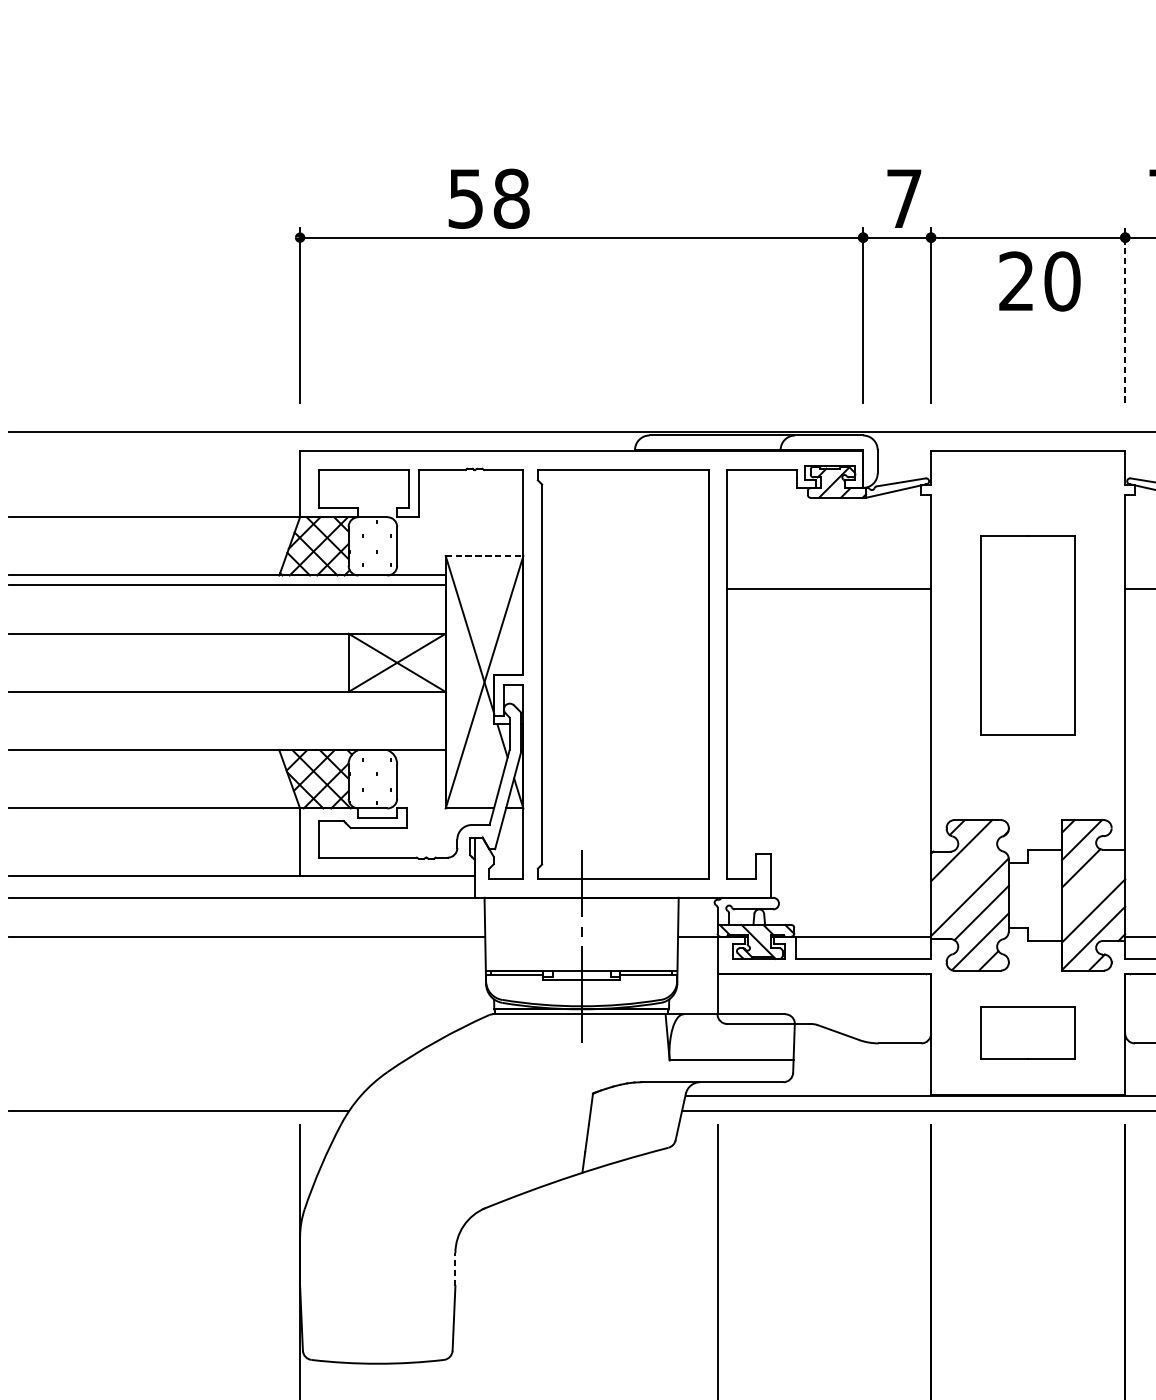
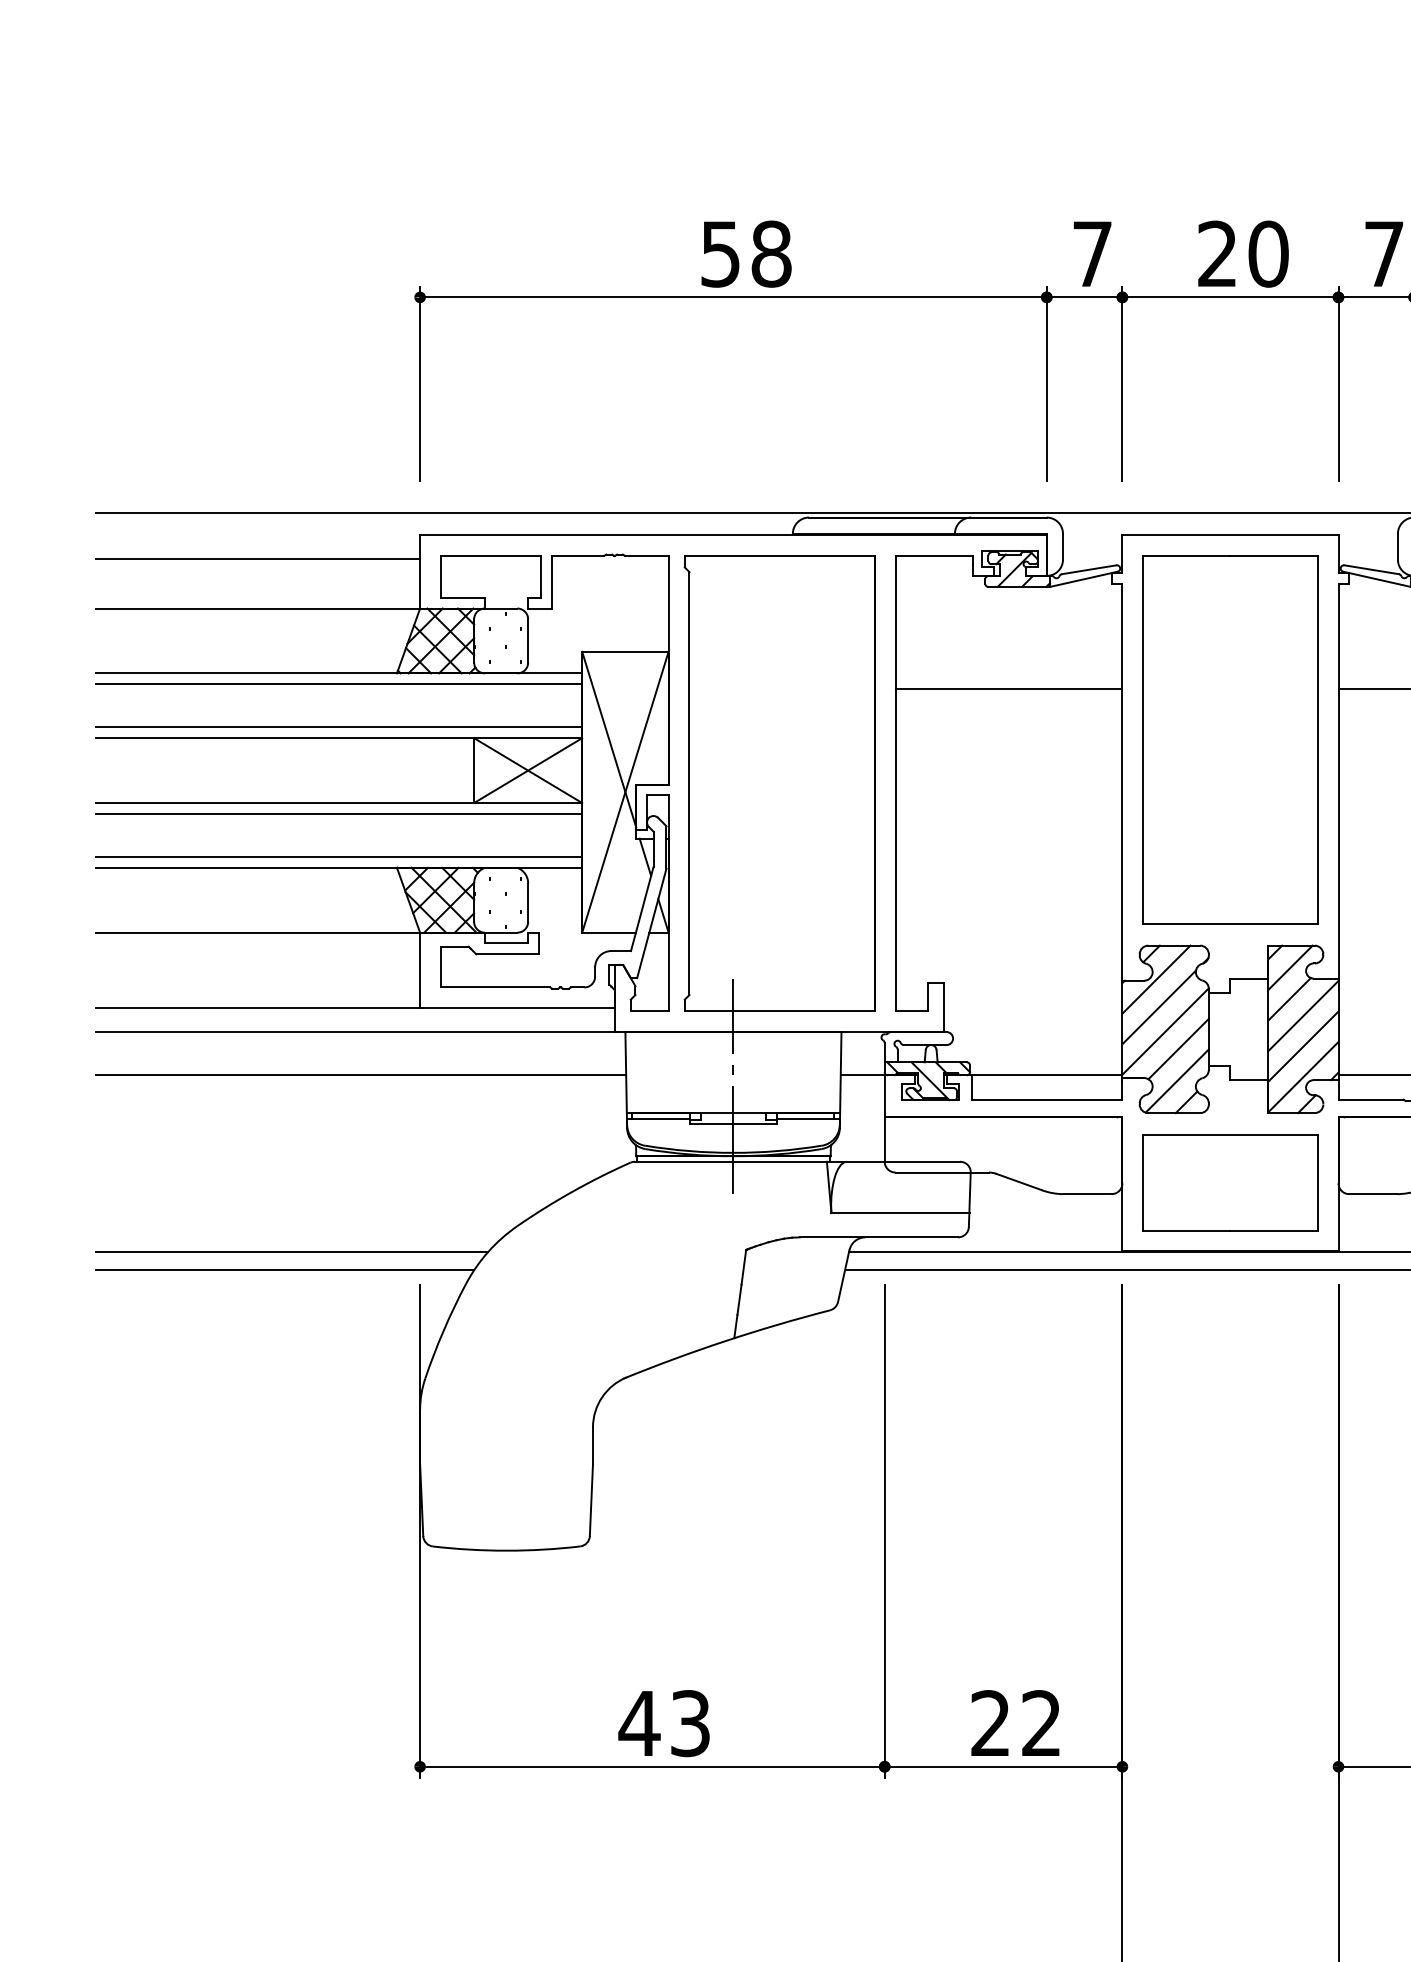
text: (489, 198) -> (746, 253), moved
text: (1039, 280) -> (1243, 253), moved
line: (1125, 315) -> (1338, 383), dashed -> solid
line: (153, 472) -> (257, 558), added
line: (484, 555) -> (625, 651), dashed -> solid
line: (226, 624) -> (338, 727), added
part: (1028, 634) -> (1230, 739), size x1.67
line: (226, 701) -> (338, 813), added
line: (226, 740) -> (338, 857), added
line: (963, 875) -> (1158, 1007), added
line: (1093, 882) -> (1303, 1015), added
part: (1028, 1032) -> (1230, 1182), size x1.67
line: (184, 1095) -> (291, 1252), added
line: (454, 1269) -> (592, 1445), dashed -> solid

